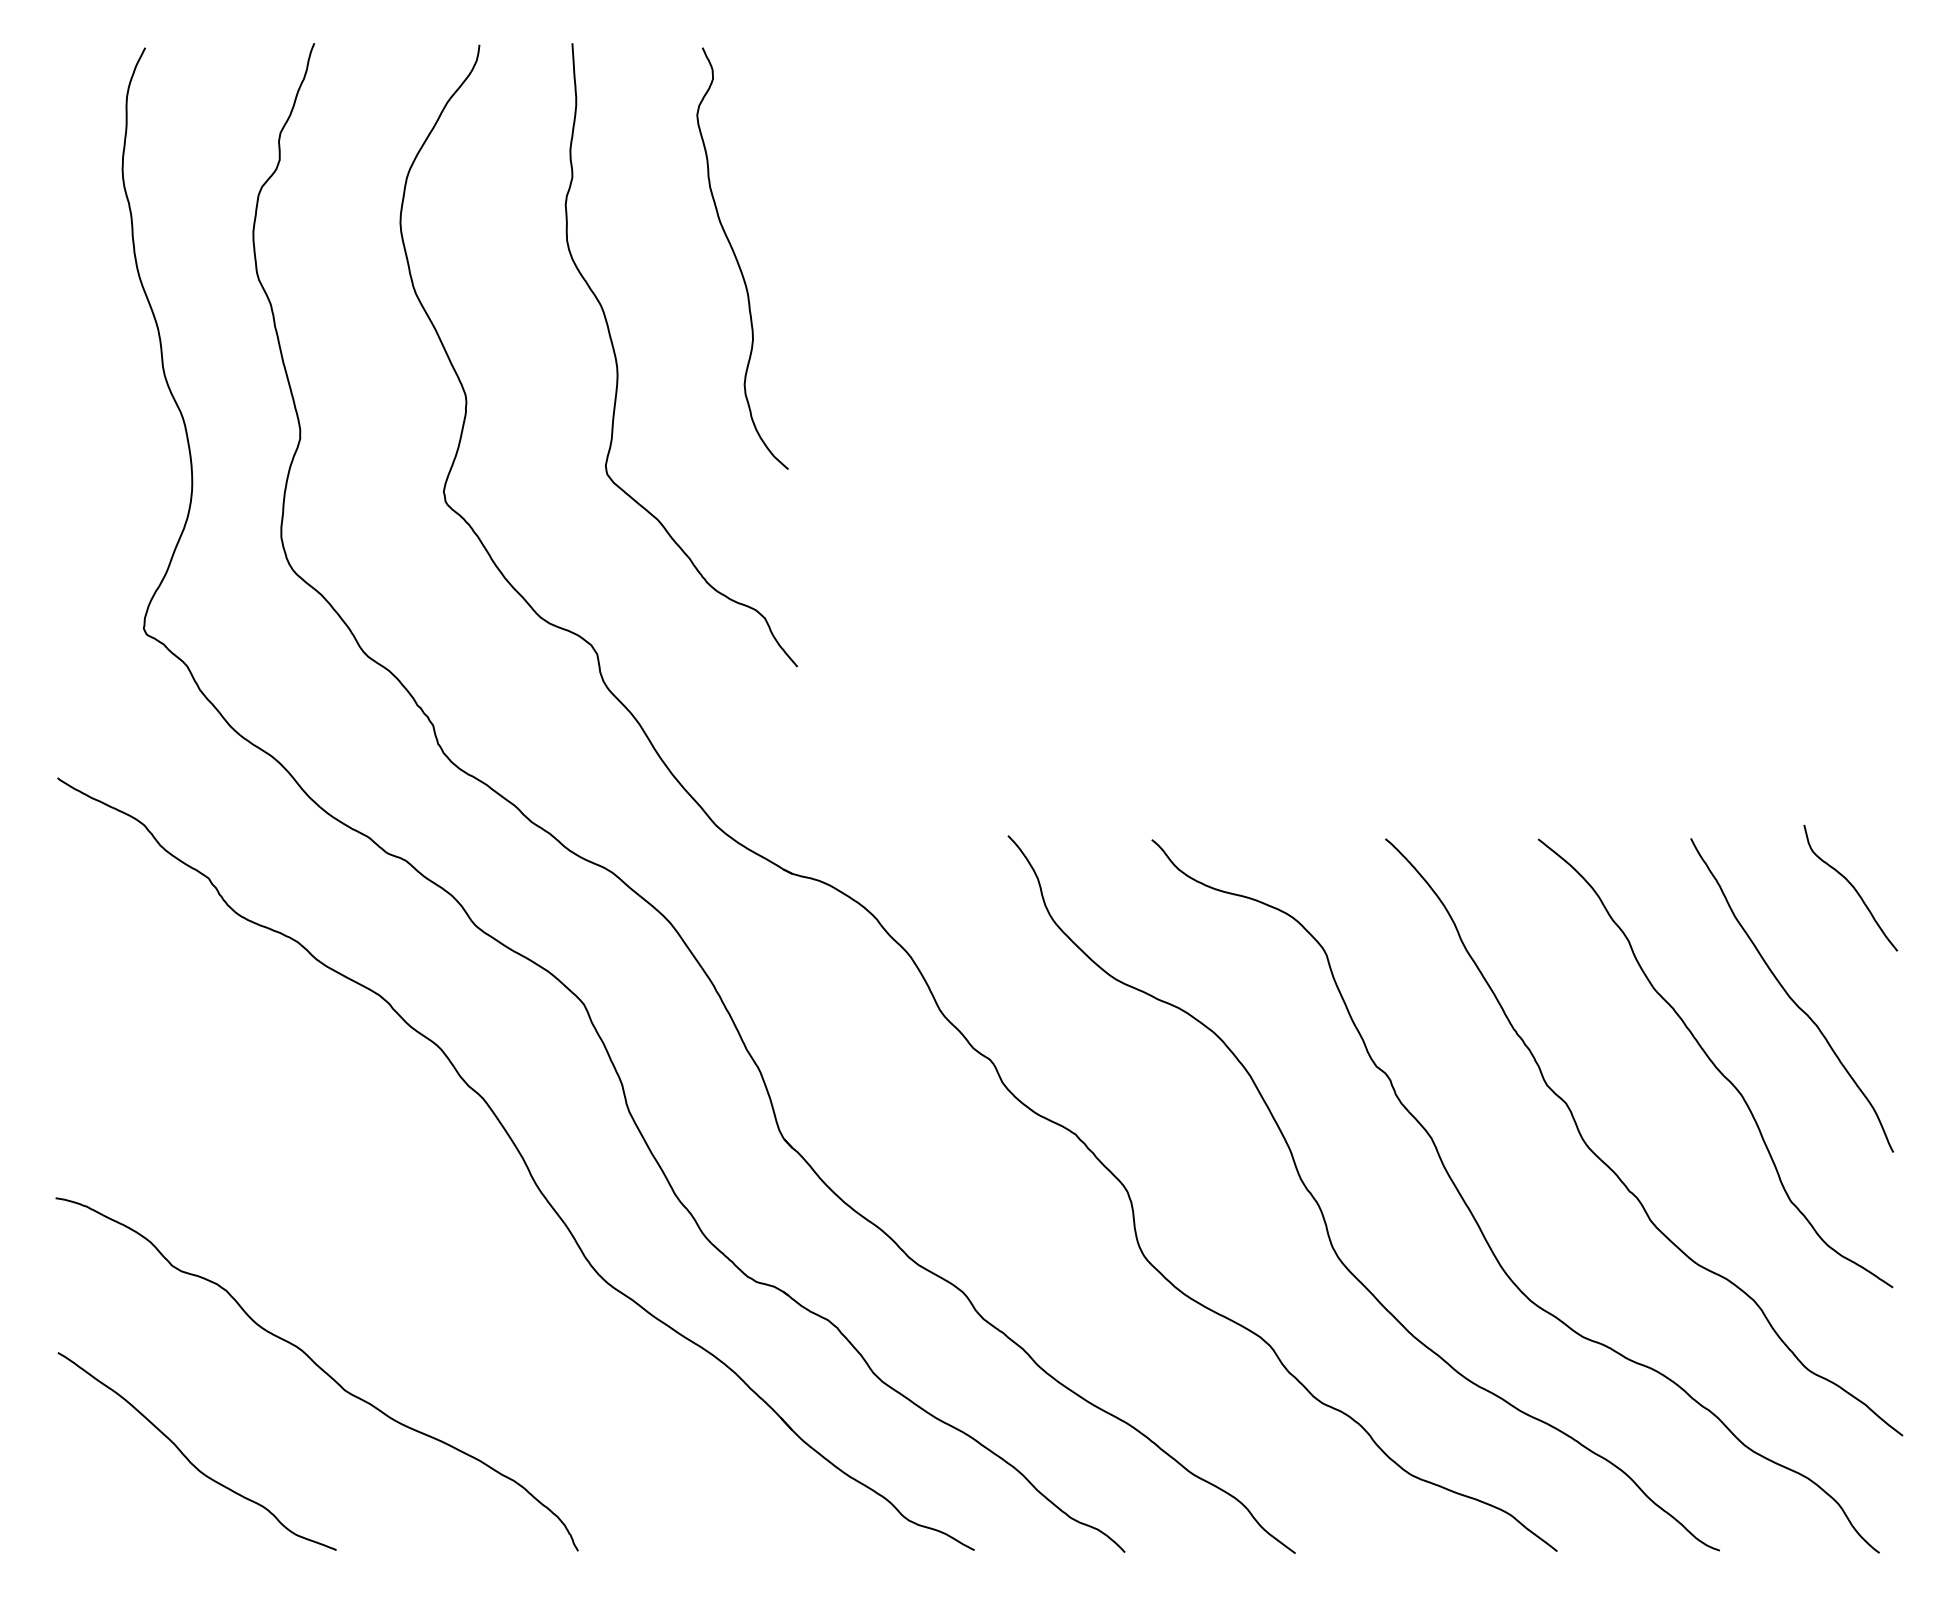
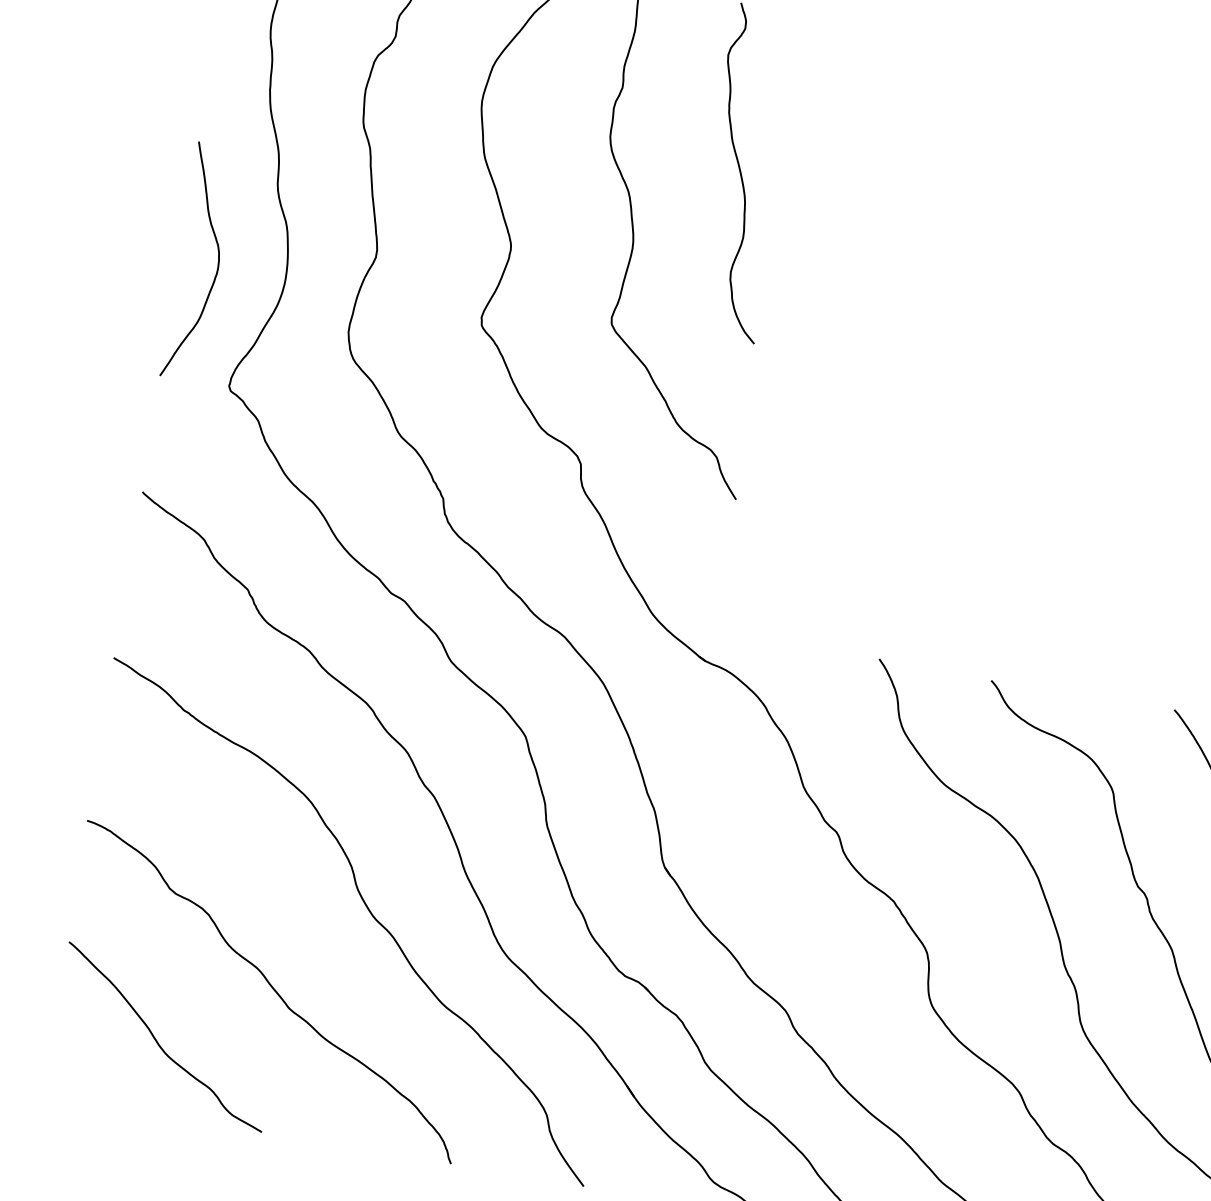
curve: (104, 477) -> (217, 262), added
curve: (422, 1251) -> (367, 909), added

